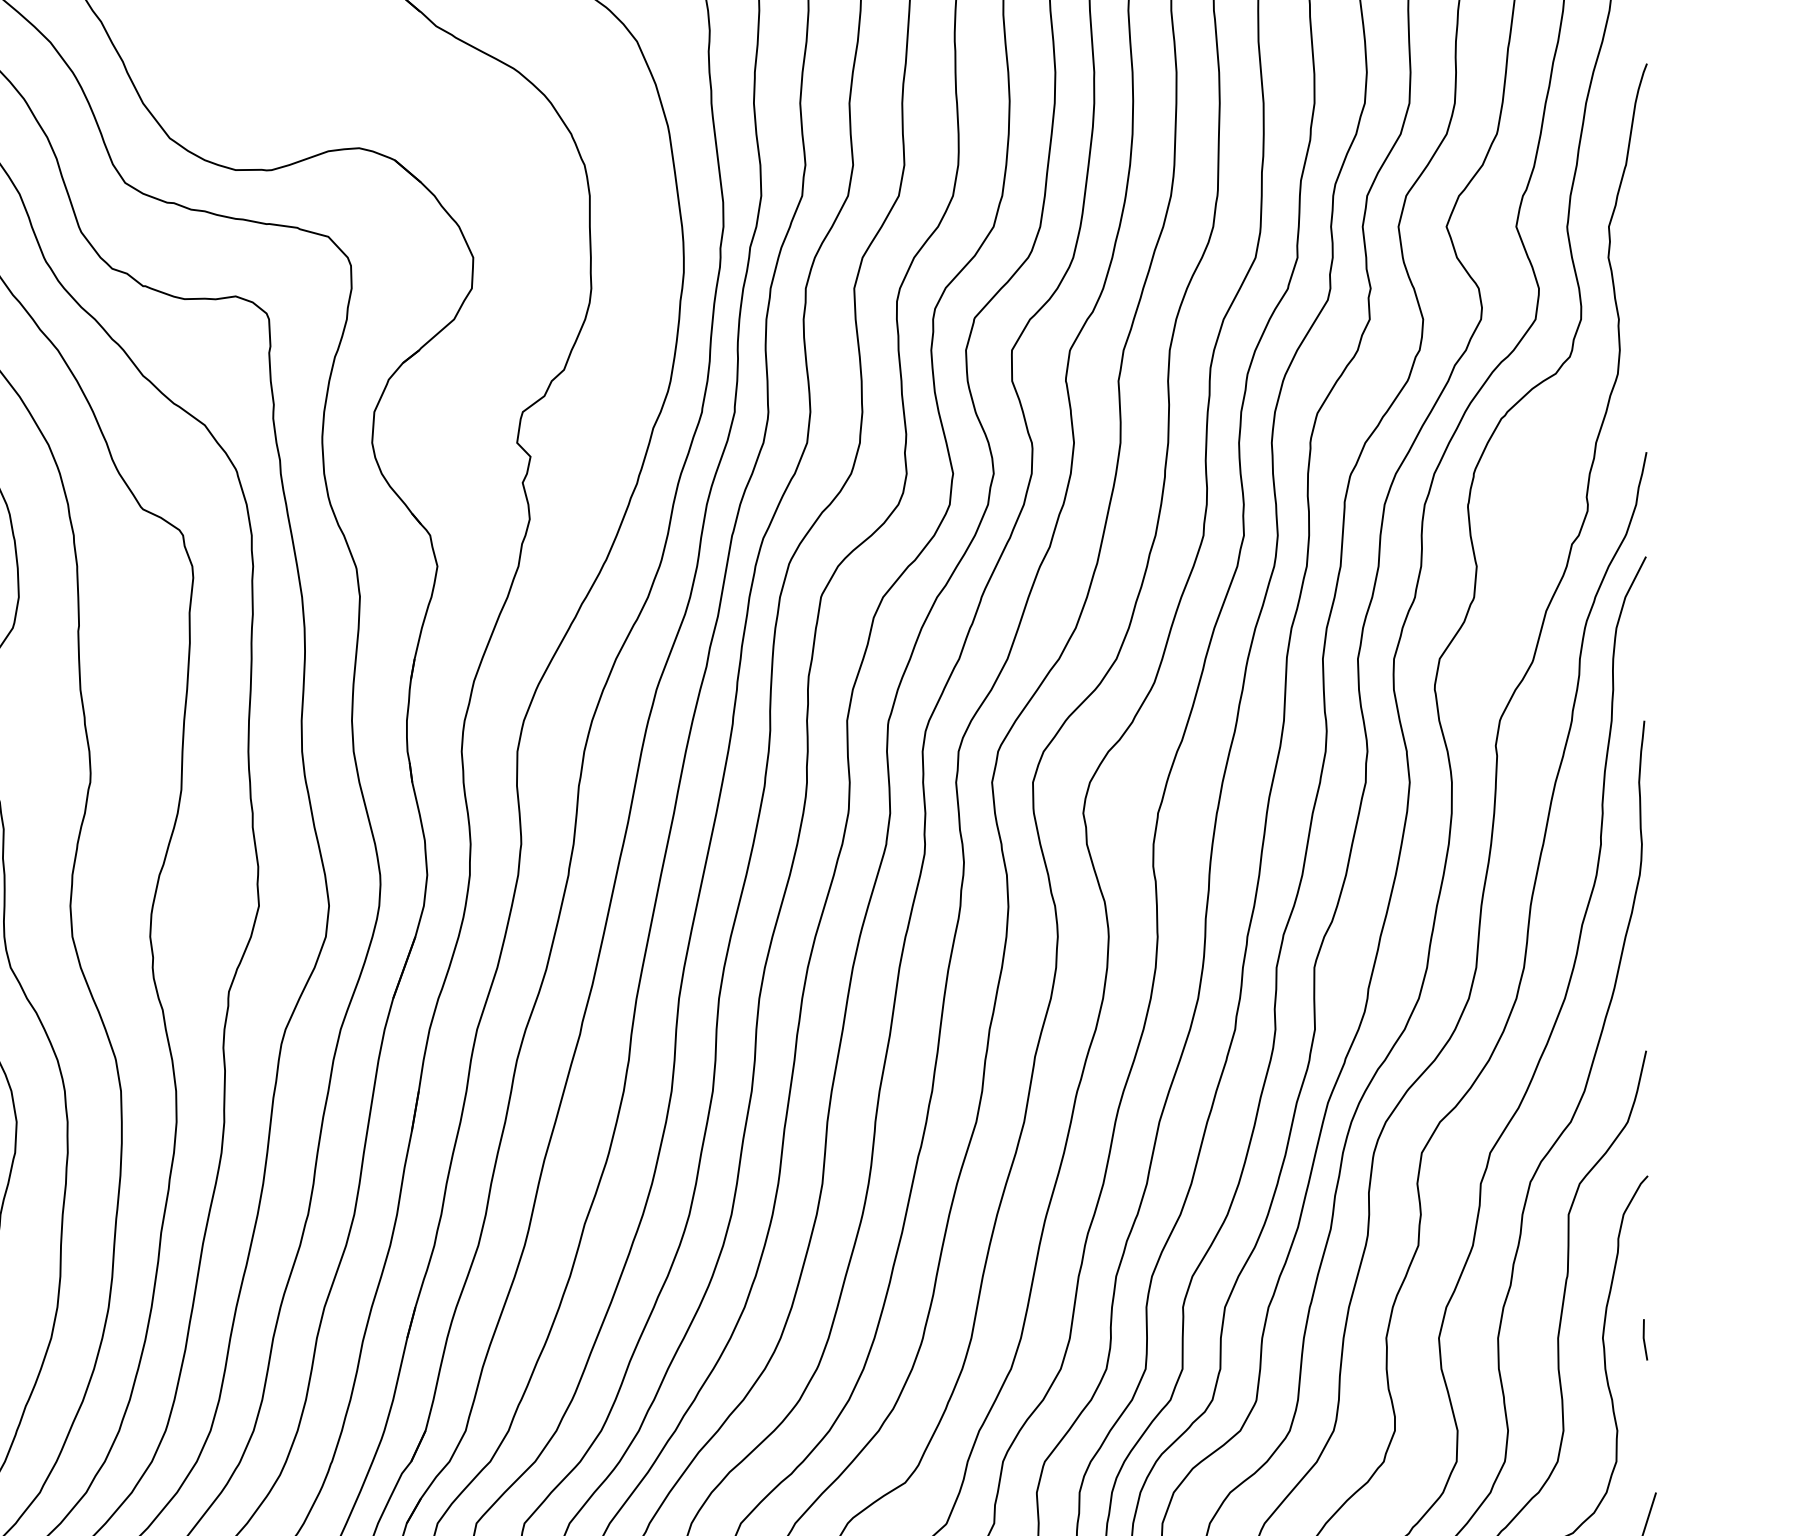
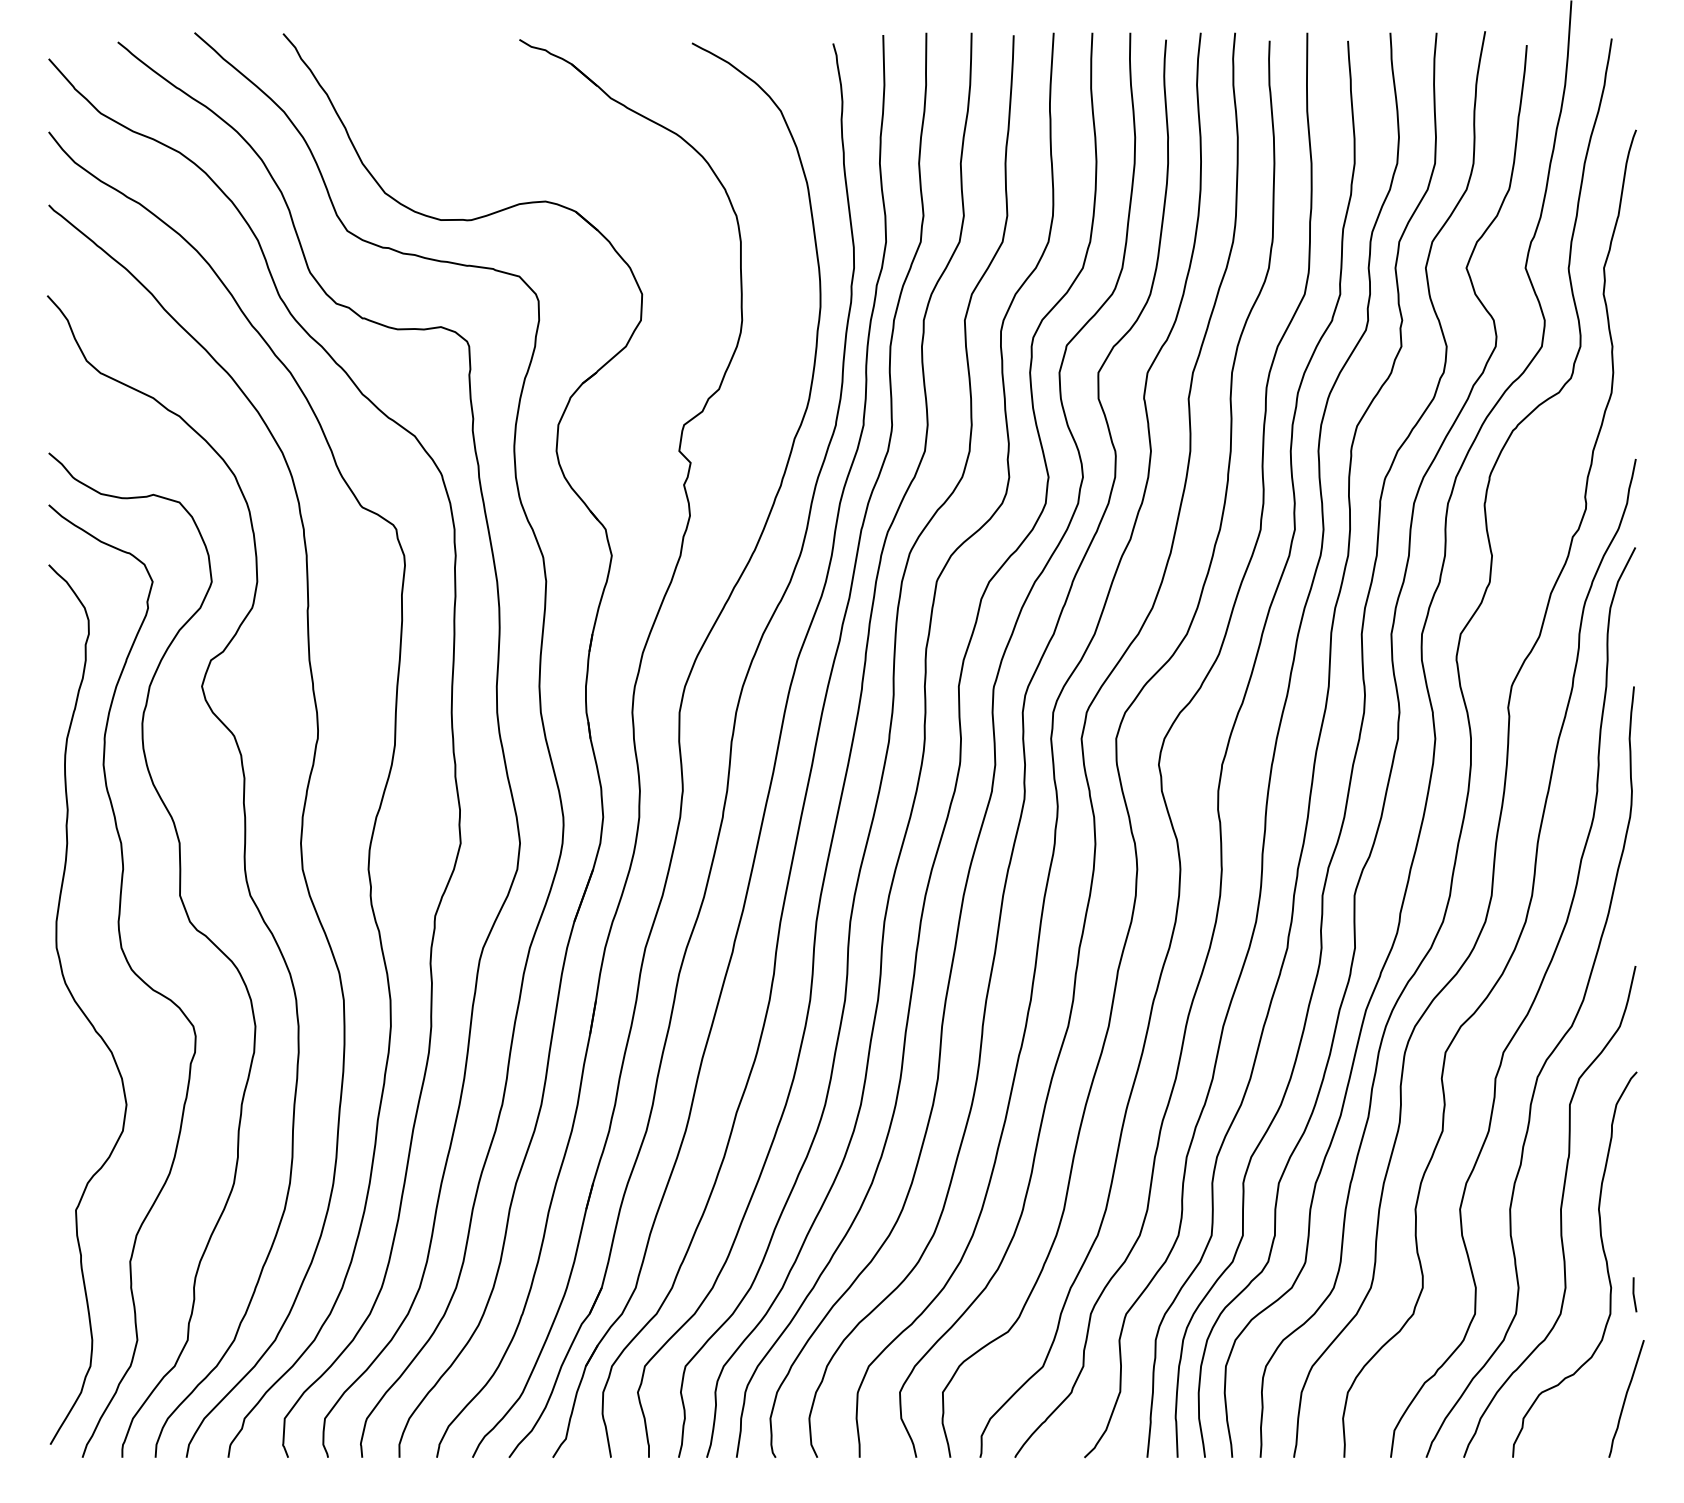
line: (1644, 1339) -> (1634, 1294), moved

